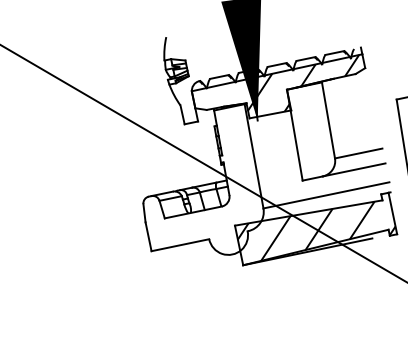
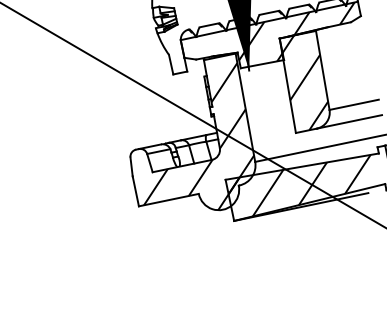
hatch: (311, 131) -> (305, 81), added
hatch: (209, 183) -> (199, 135), added

